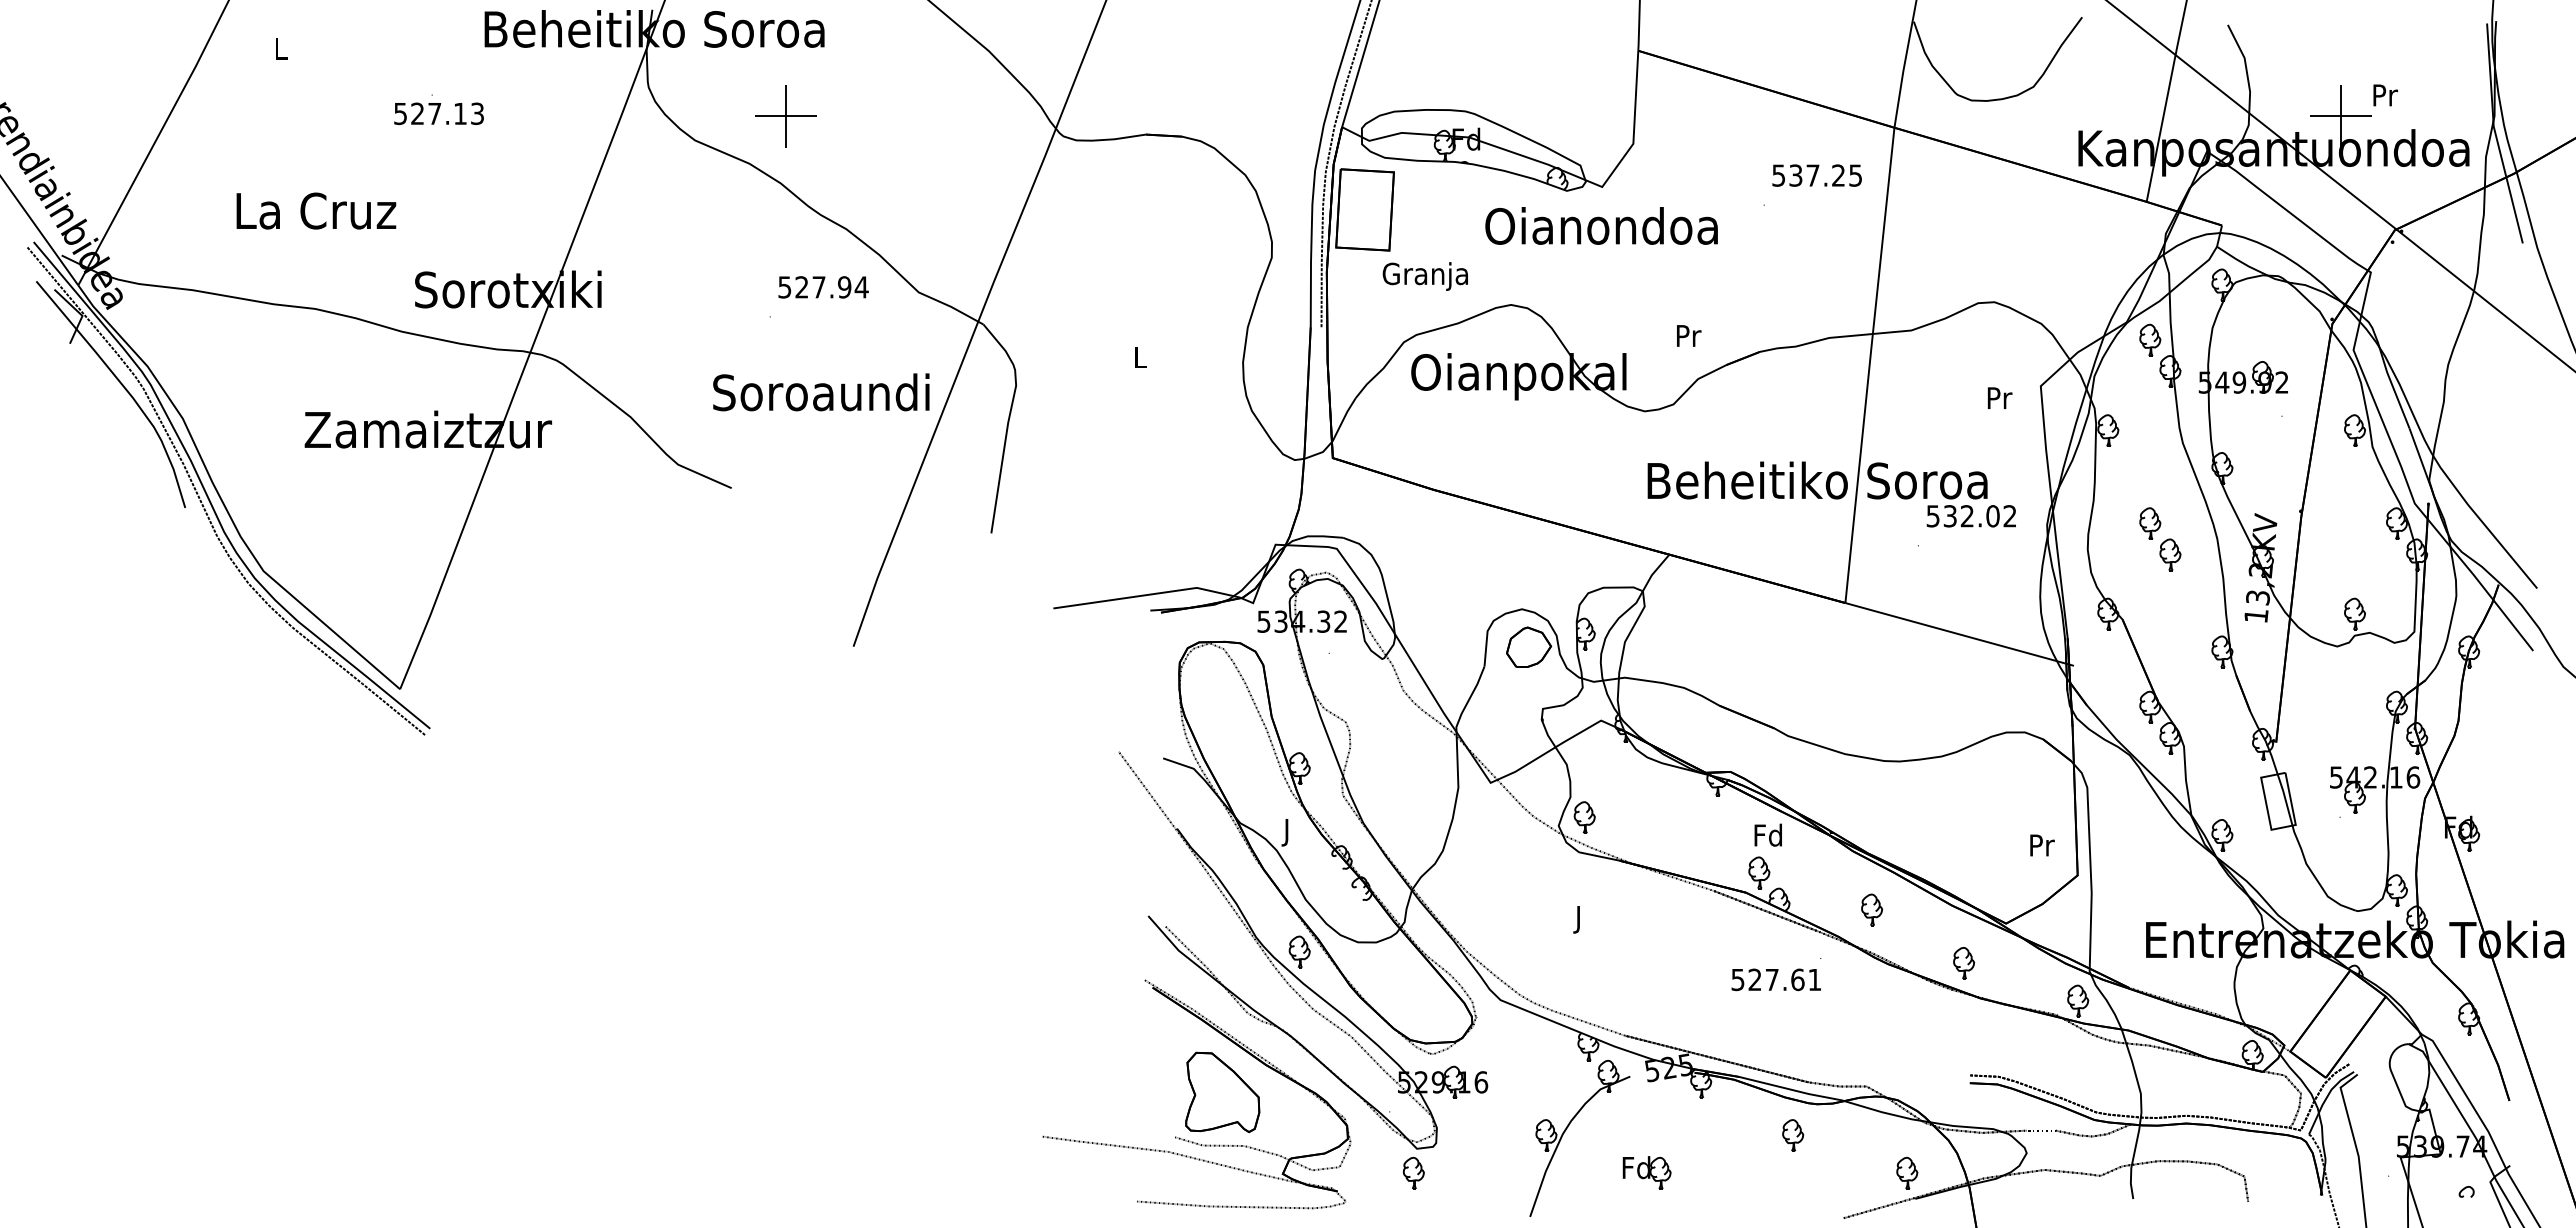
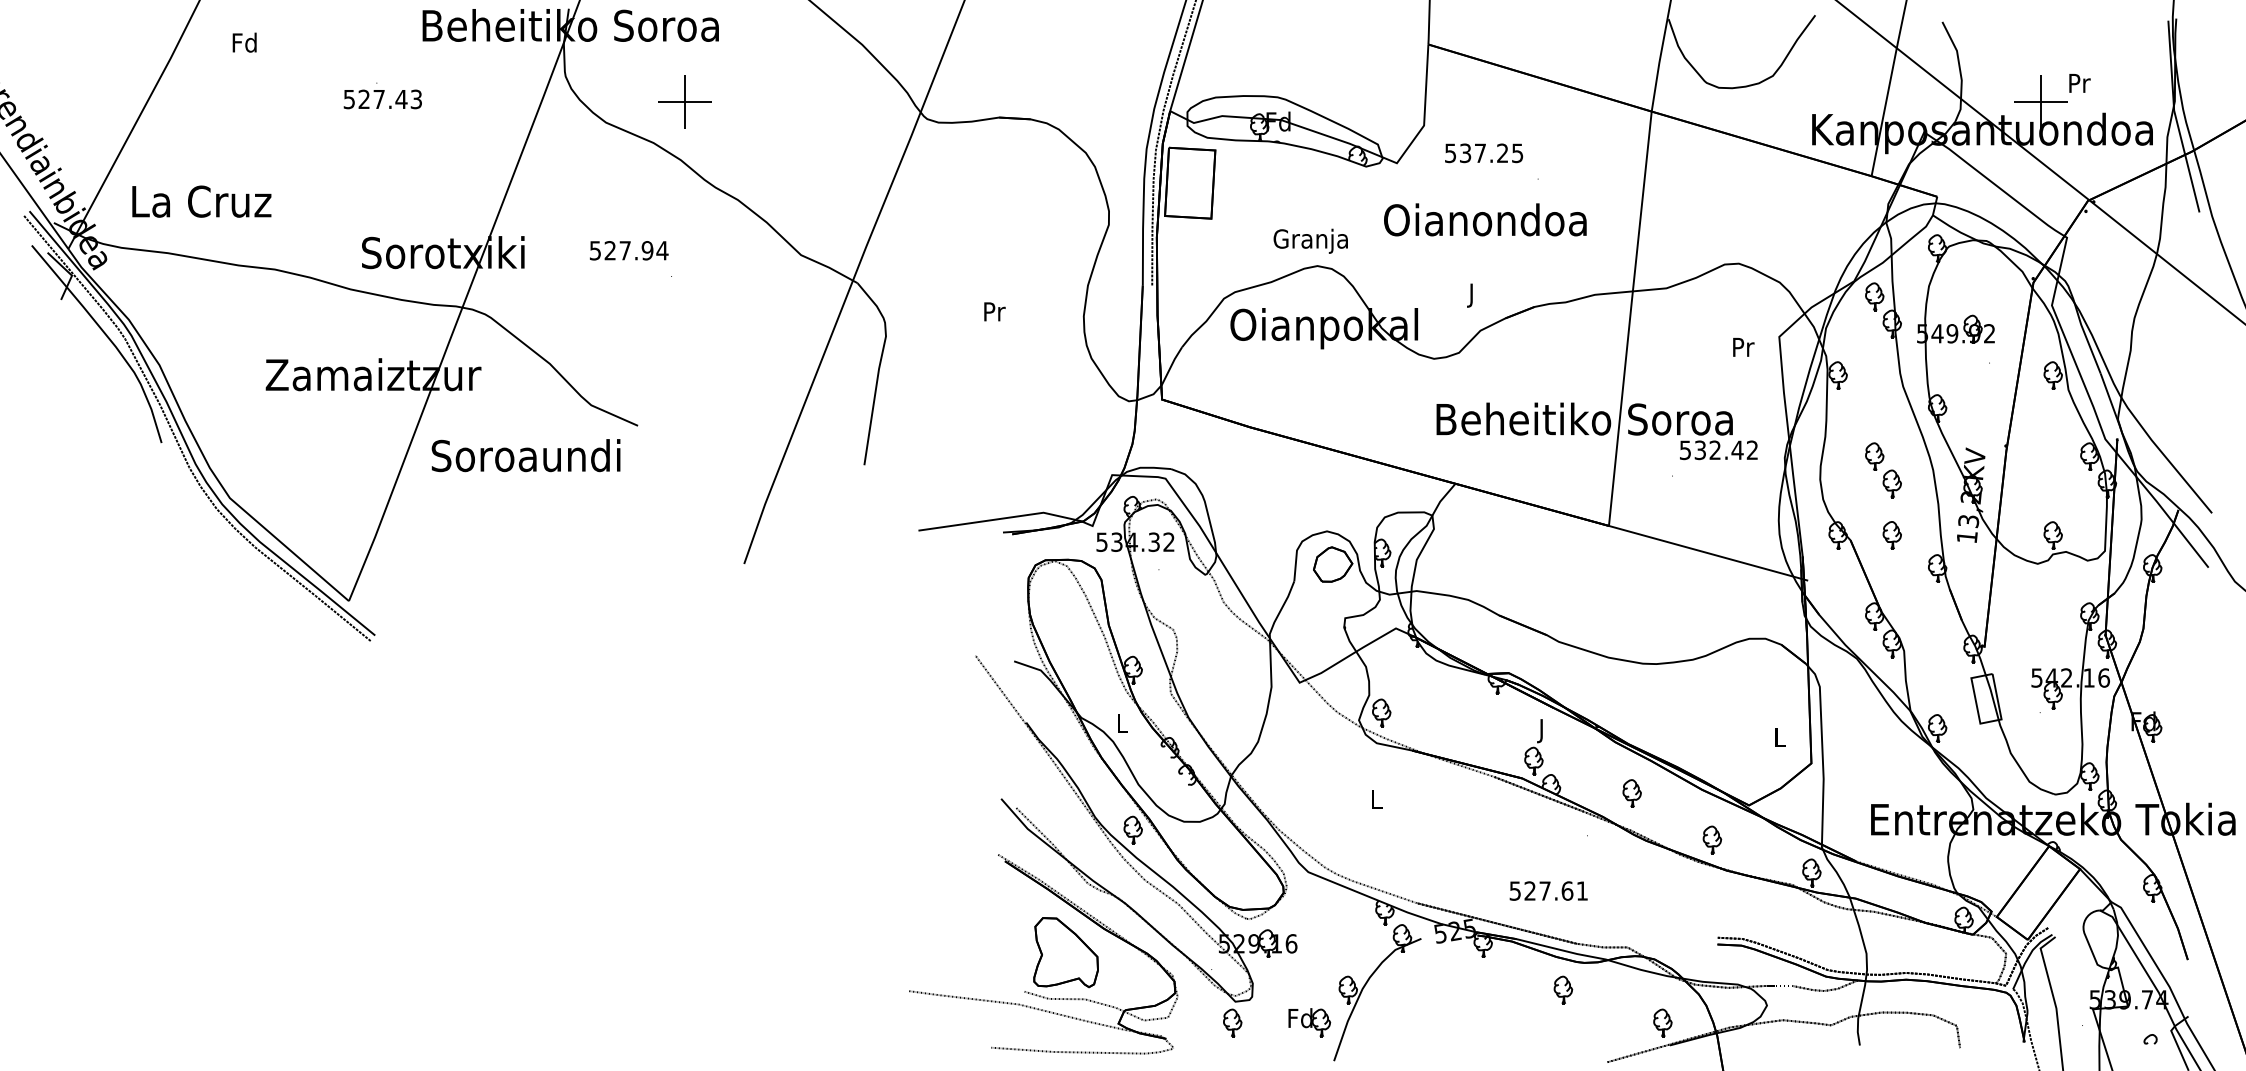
text: (280, 48) -> (244, 42), L -> Fd
text: (460, 113) -> (401, 99), 527.13 -> 527.43
text: (1816, 175) -> (1483, 153), moved
text: (316, 210) -> (201, 201), moved
text: (1601, 225) -> (1485, 219), moved
text: (1424, 276) -> (1310, 241), moved
text: (823, 287) -> (629, 250), moved
text: (1689, 338) -> (1473, 295), Pr -> J
text: (1140, 357) -> (994, 311), L -> Pr
text: (821, 392) -> (526, 455), moved
text: (1992, 516) -> (1737, 450), 532.02 -> 532.42
part: (2170, 613) -> (1892, 535), added
text: (1287, 832) -> (1122, 725), J -> L
text: (1767, 837) -> (1541, 730), Fd -> J
text: (2042, 845) -> (1780, 737), Pr -> L
text: (1579, 919) -> (1377, 801), J -> L
text: (1775, 979) -> (1548, 890), moved
part: (1646, 1172) -> (1309, 1022), moved

